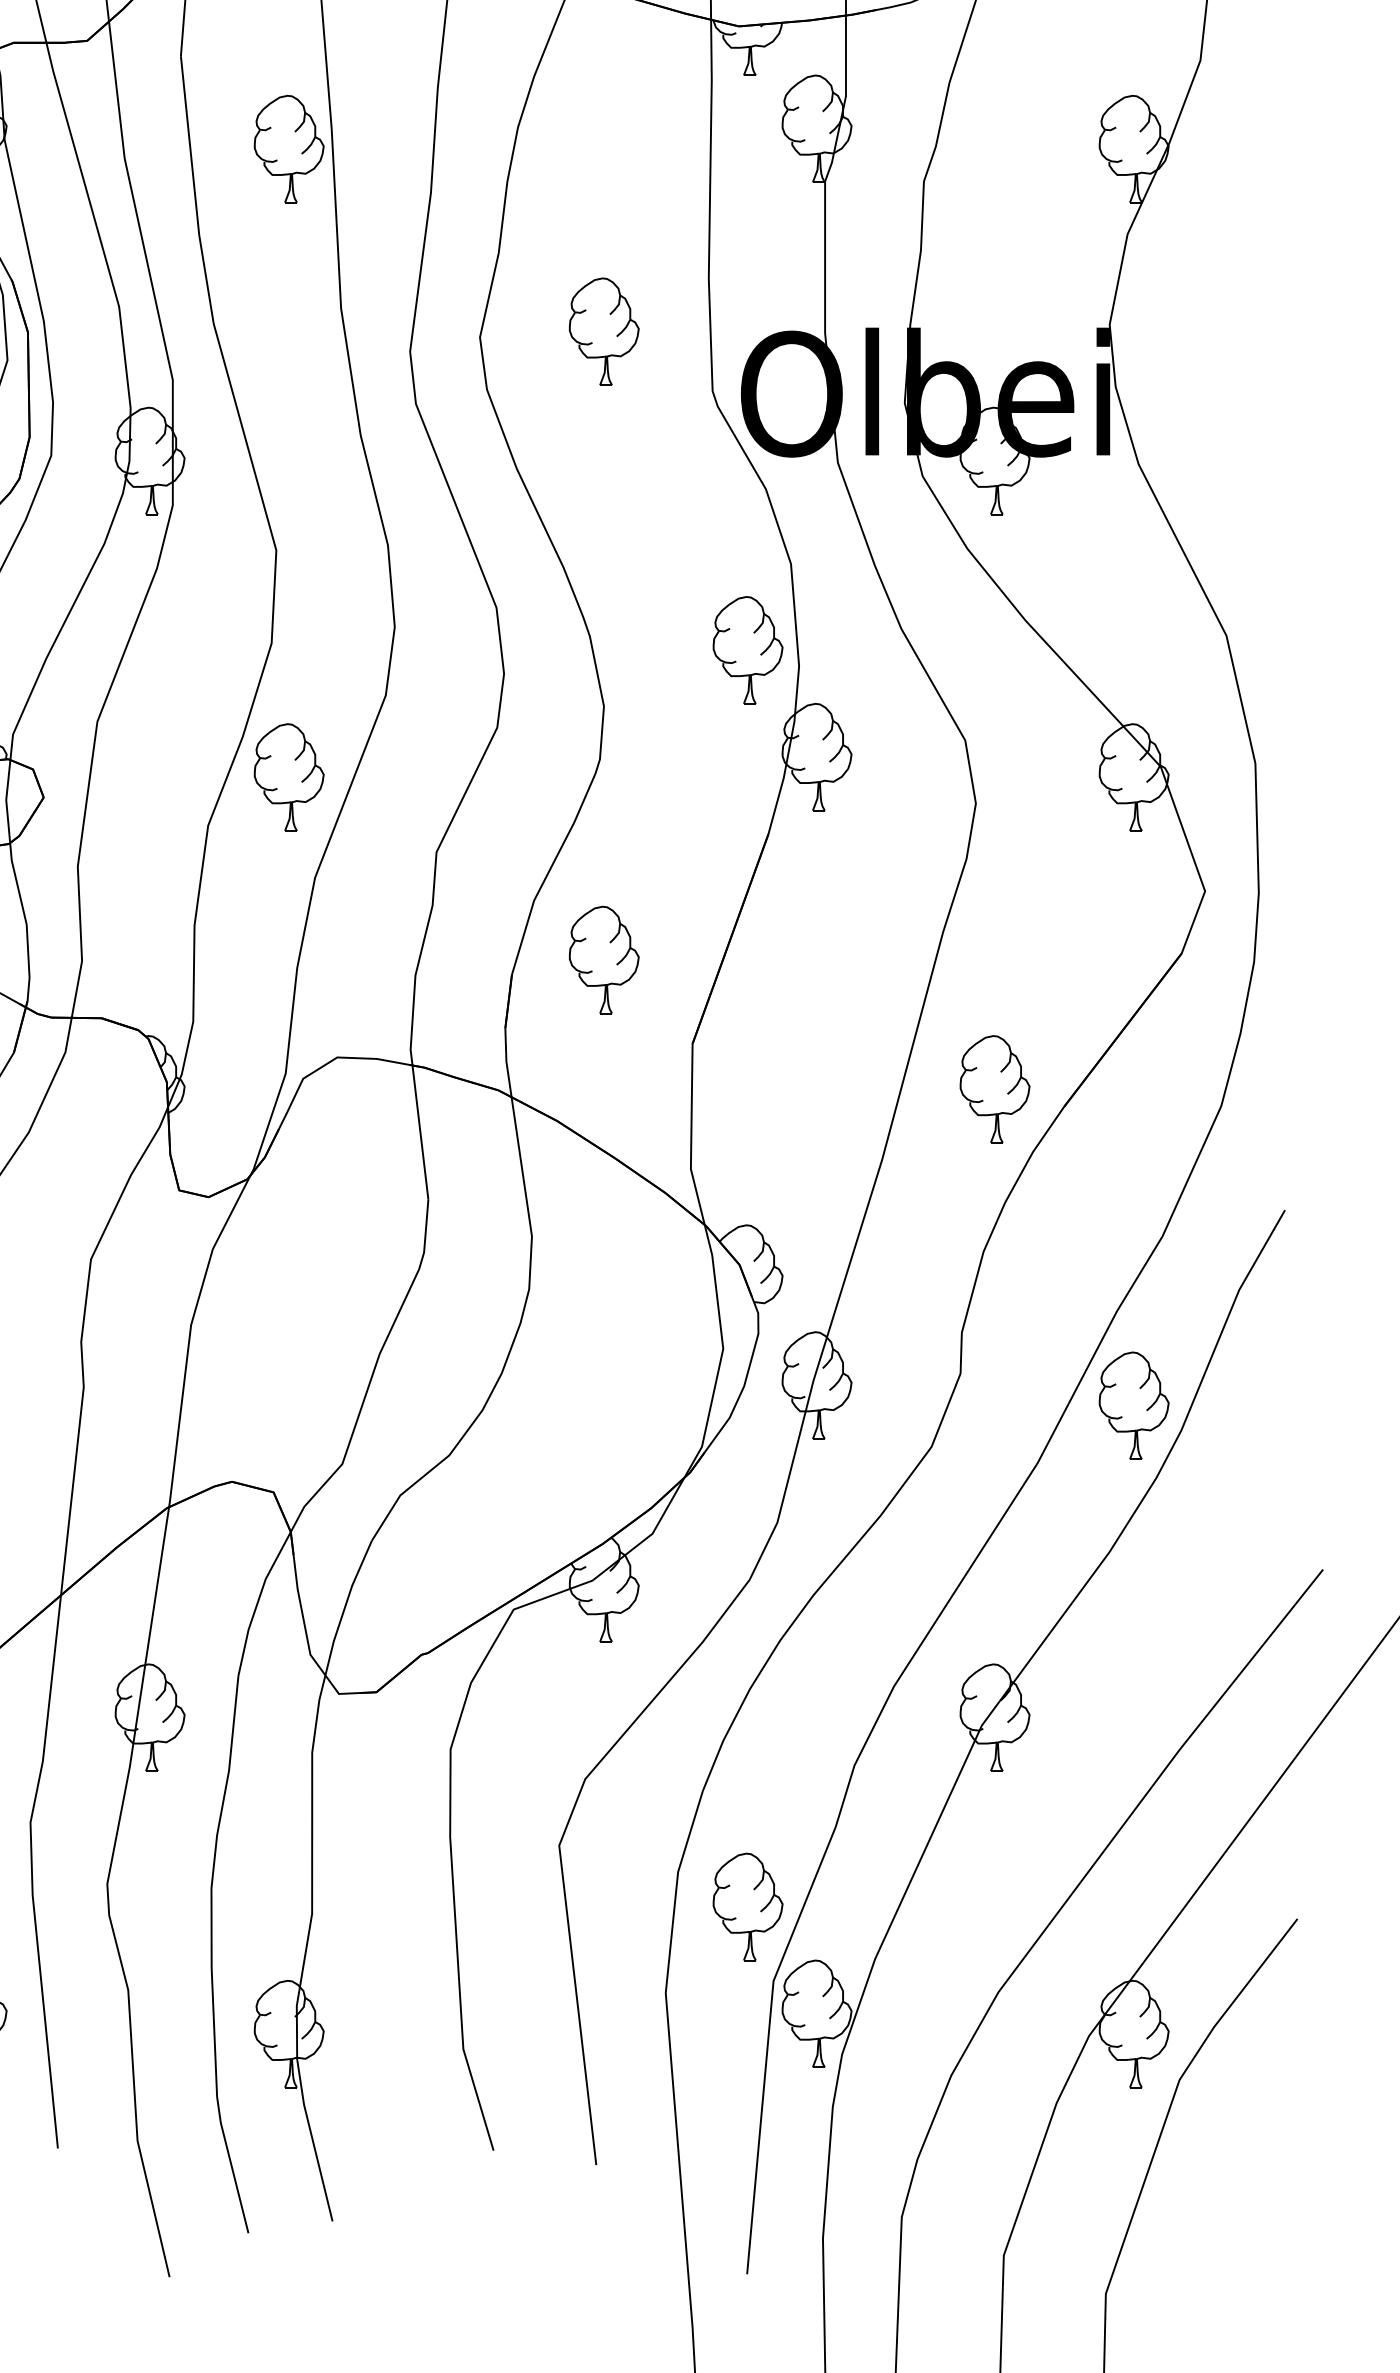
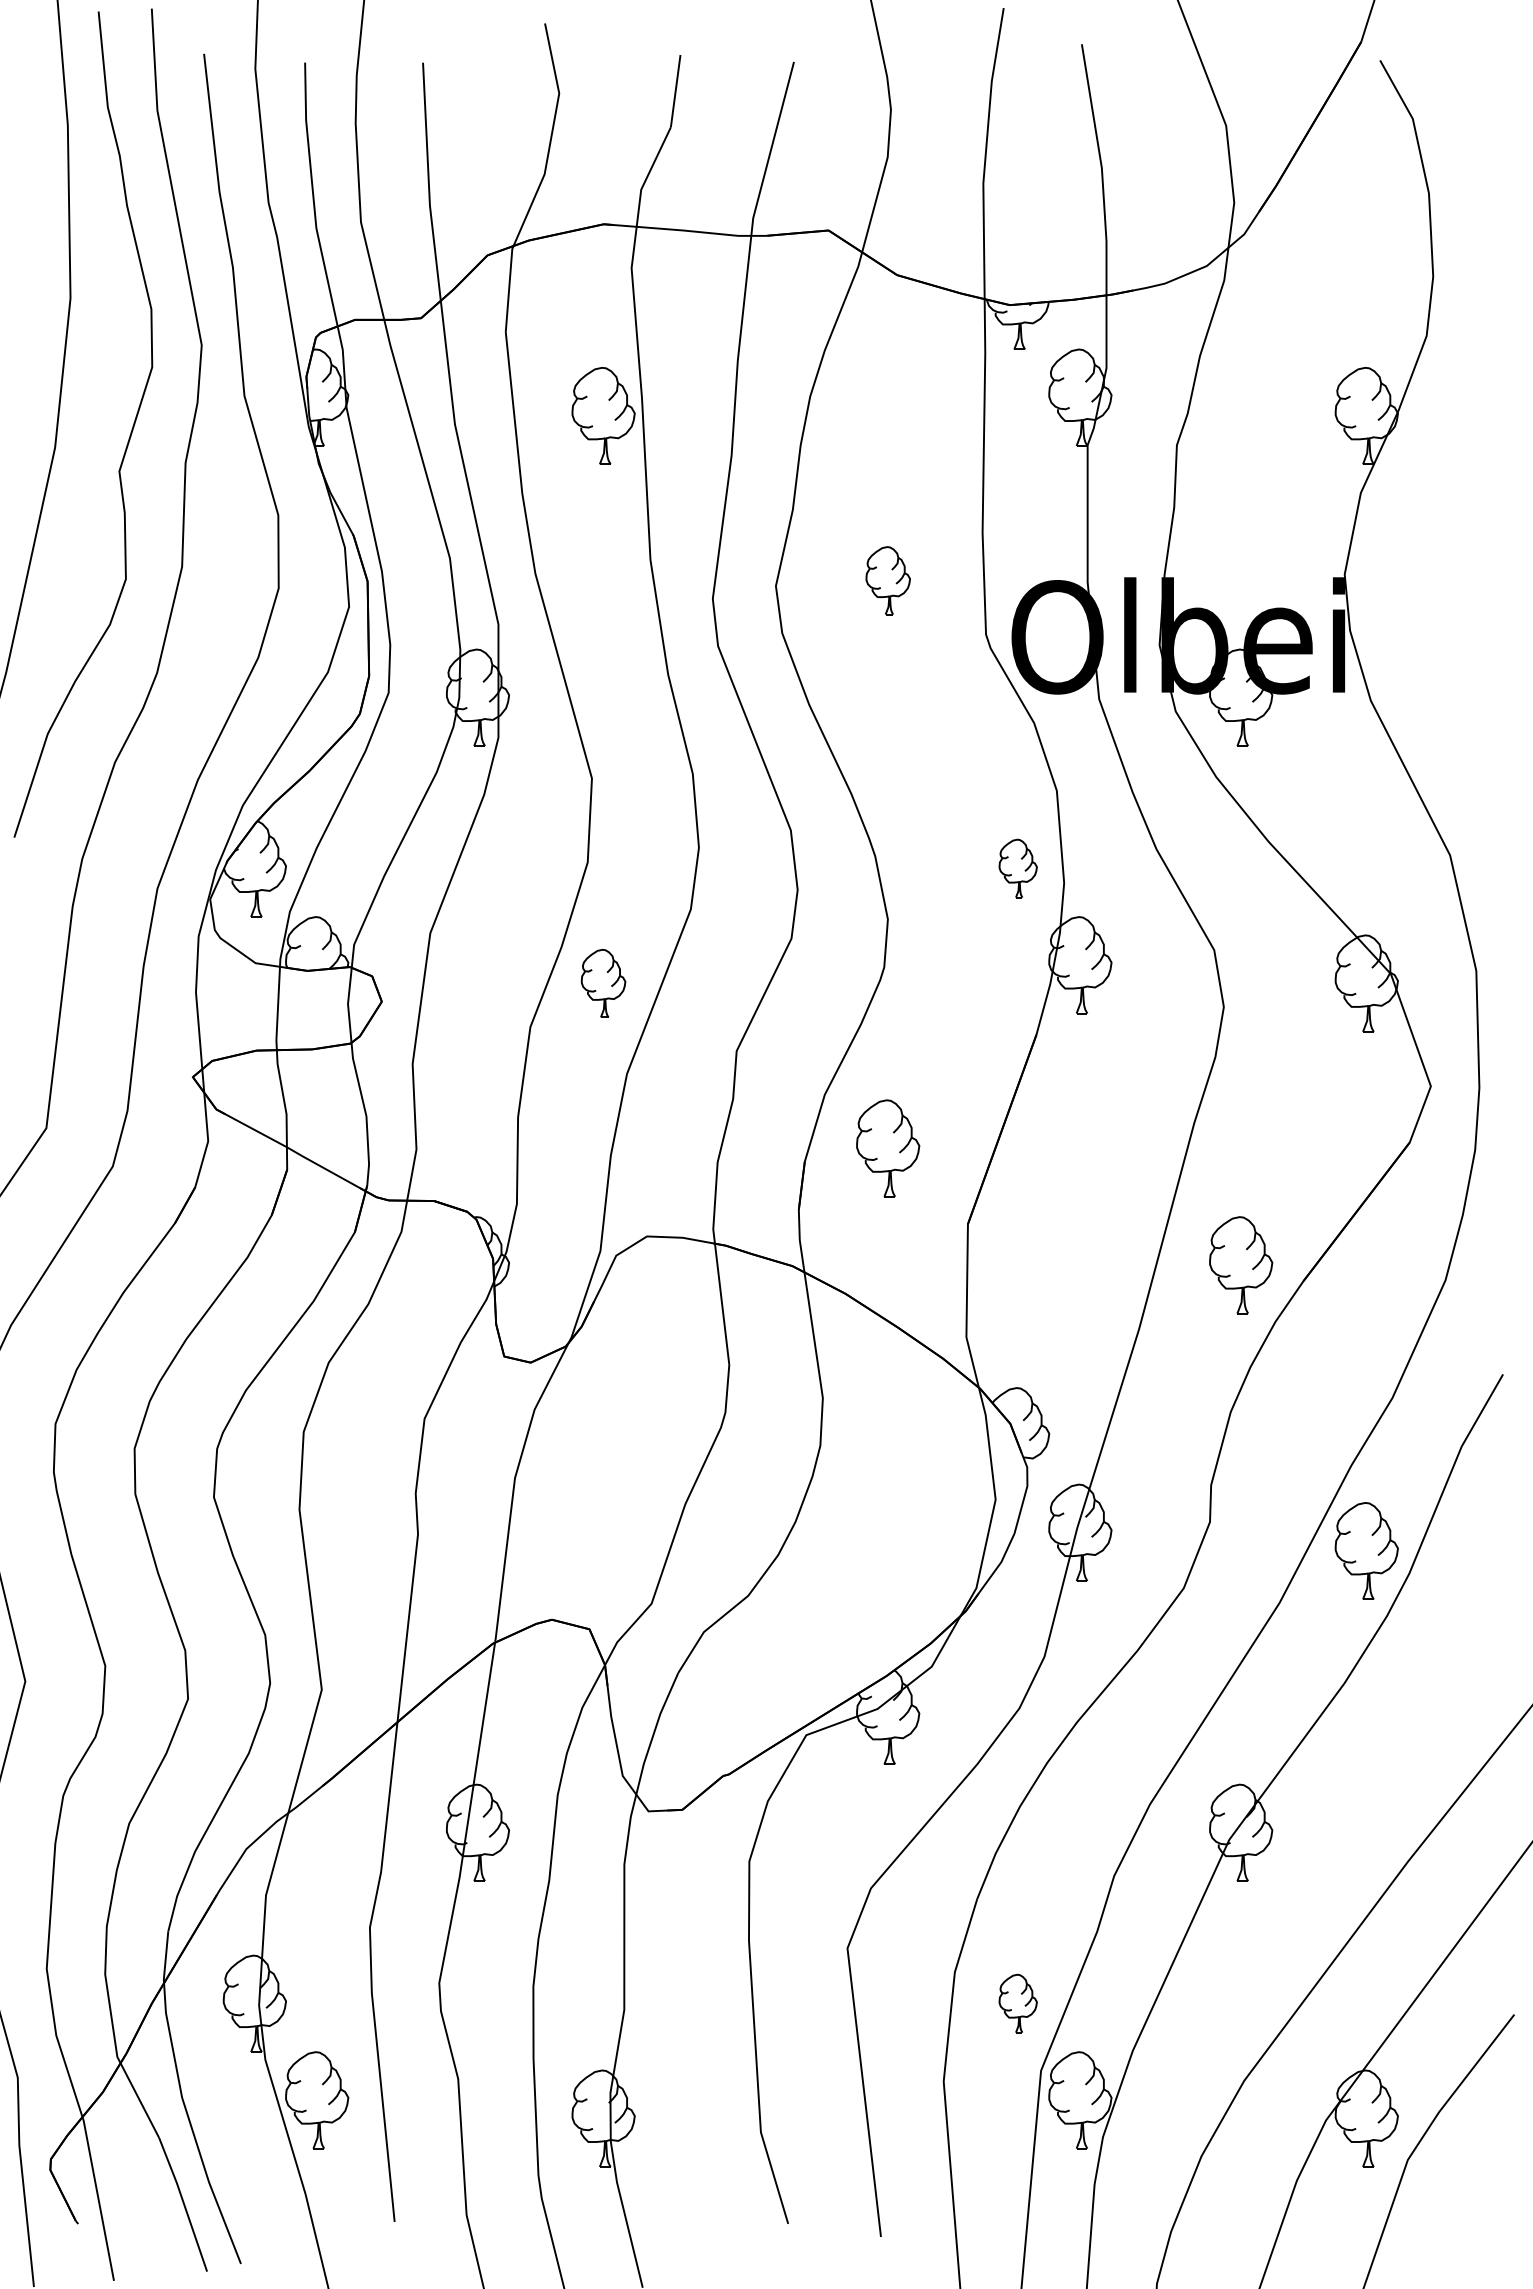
part: (604, 331) -> (888, 580), size x0.7
part: (748, 650) -> (1018, 868), size x0.6
part: (289, 777) -> (603, 983), size x0.7
part: (748, 1906) -> (1018, 2003), size x0.6

